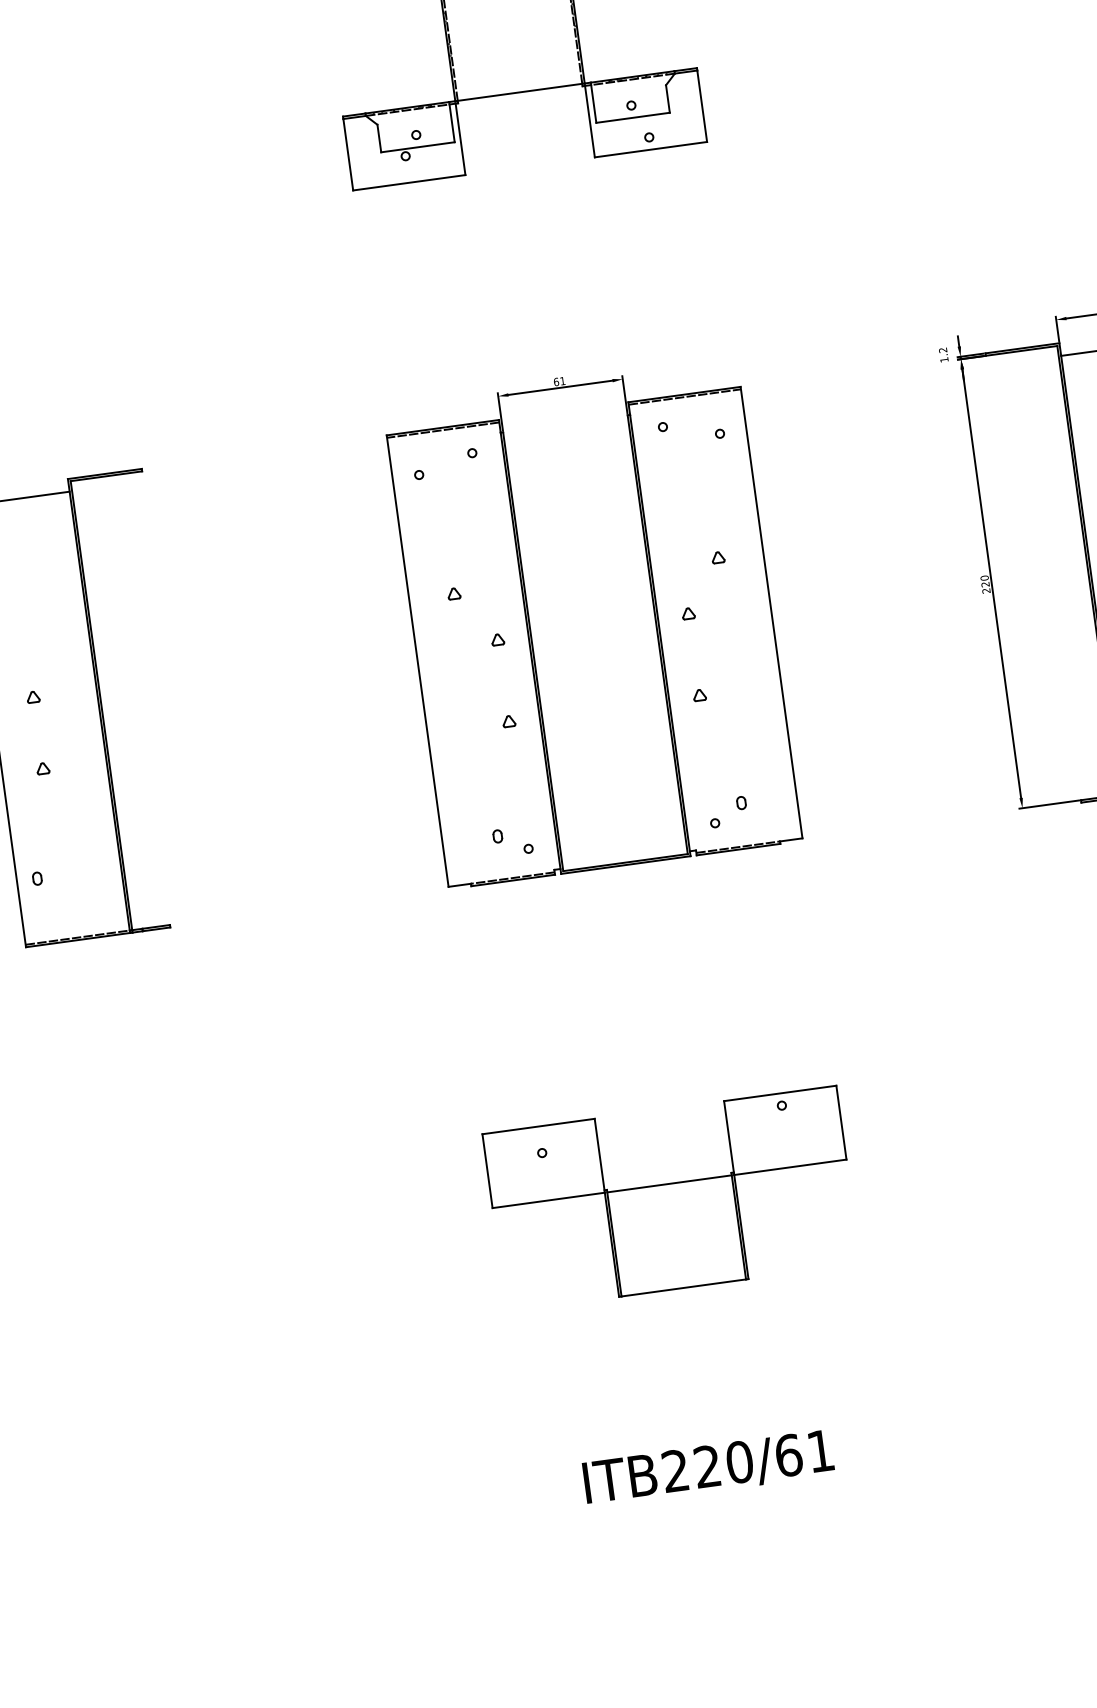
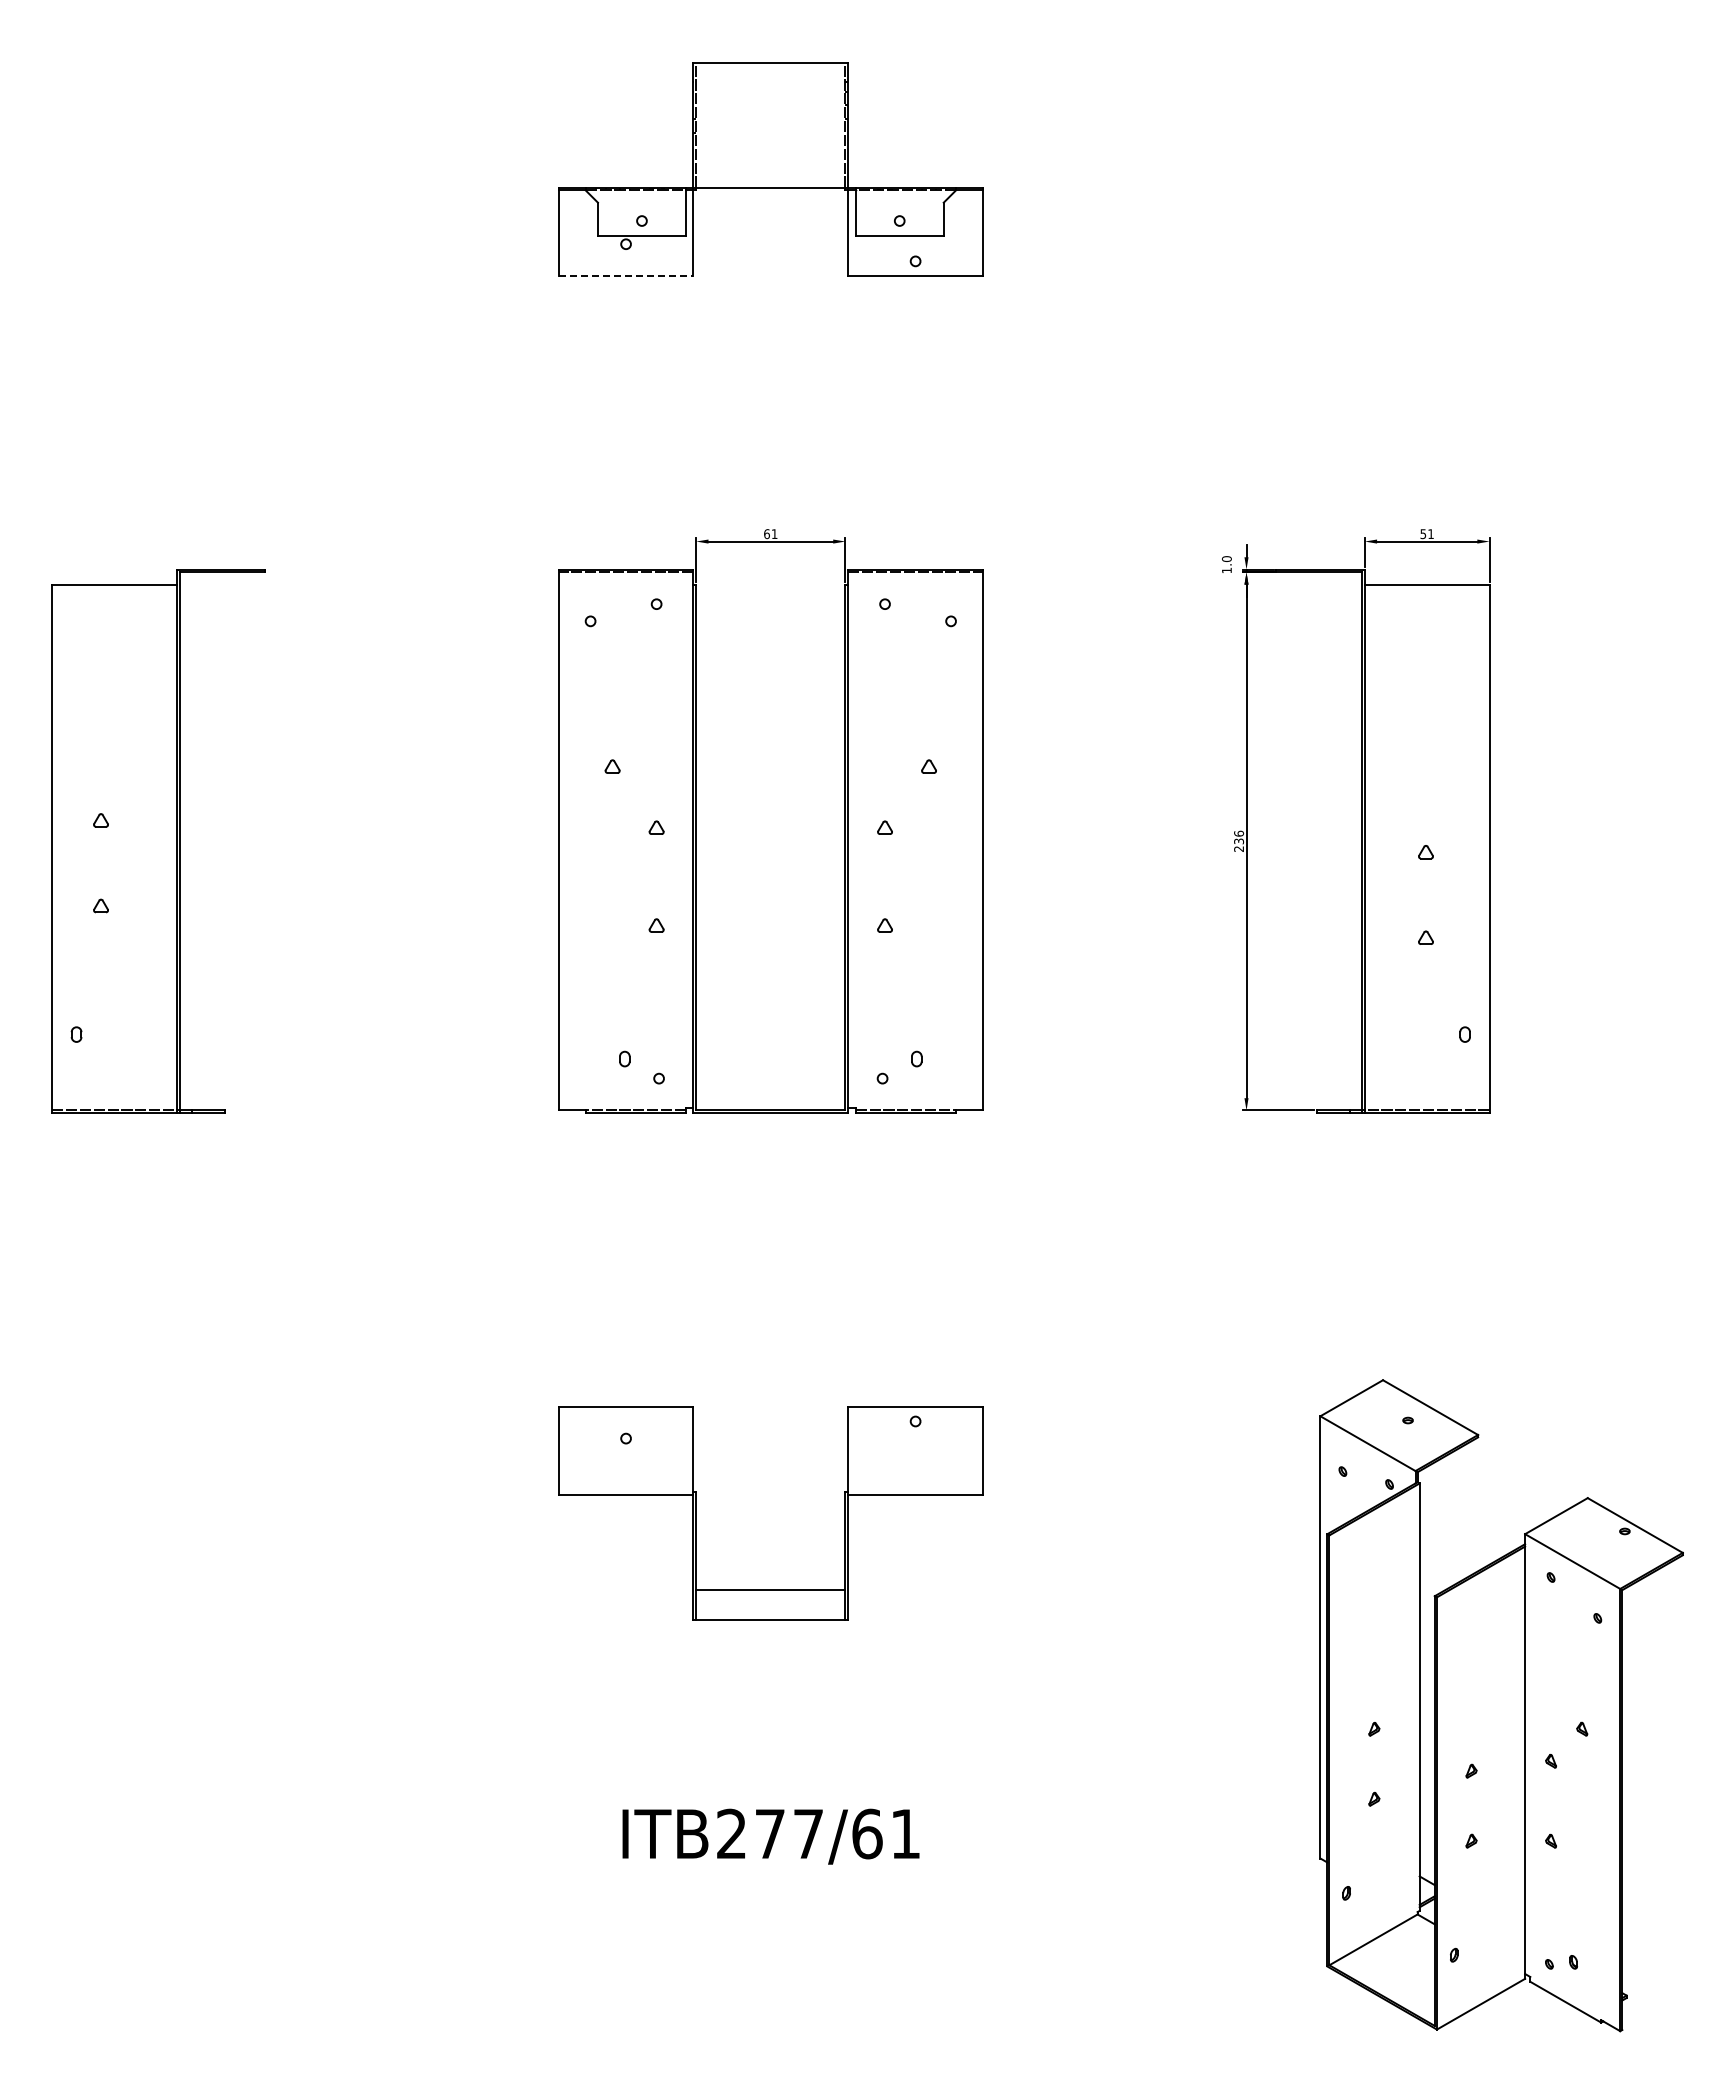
line: (409, 183) -> (626, 276), solid -> dashed
text: (942, 350) -> (1226, 559), 1.2 -> 1.0
text: (985, 581) -> (1239, 837), 220 -> 236
line: (669, 1184) -> (770, 1590), moved
text: (723, 1463) -> (789, 1833), ITB220/61 -> ITB277/61

